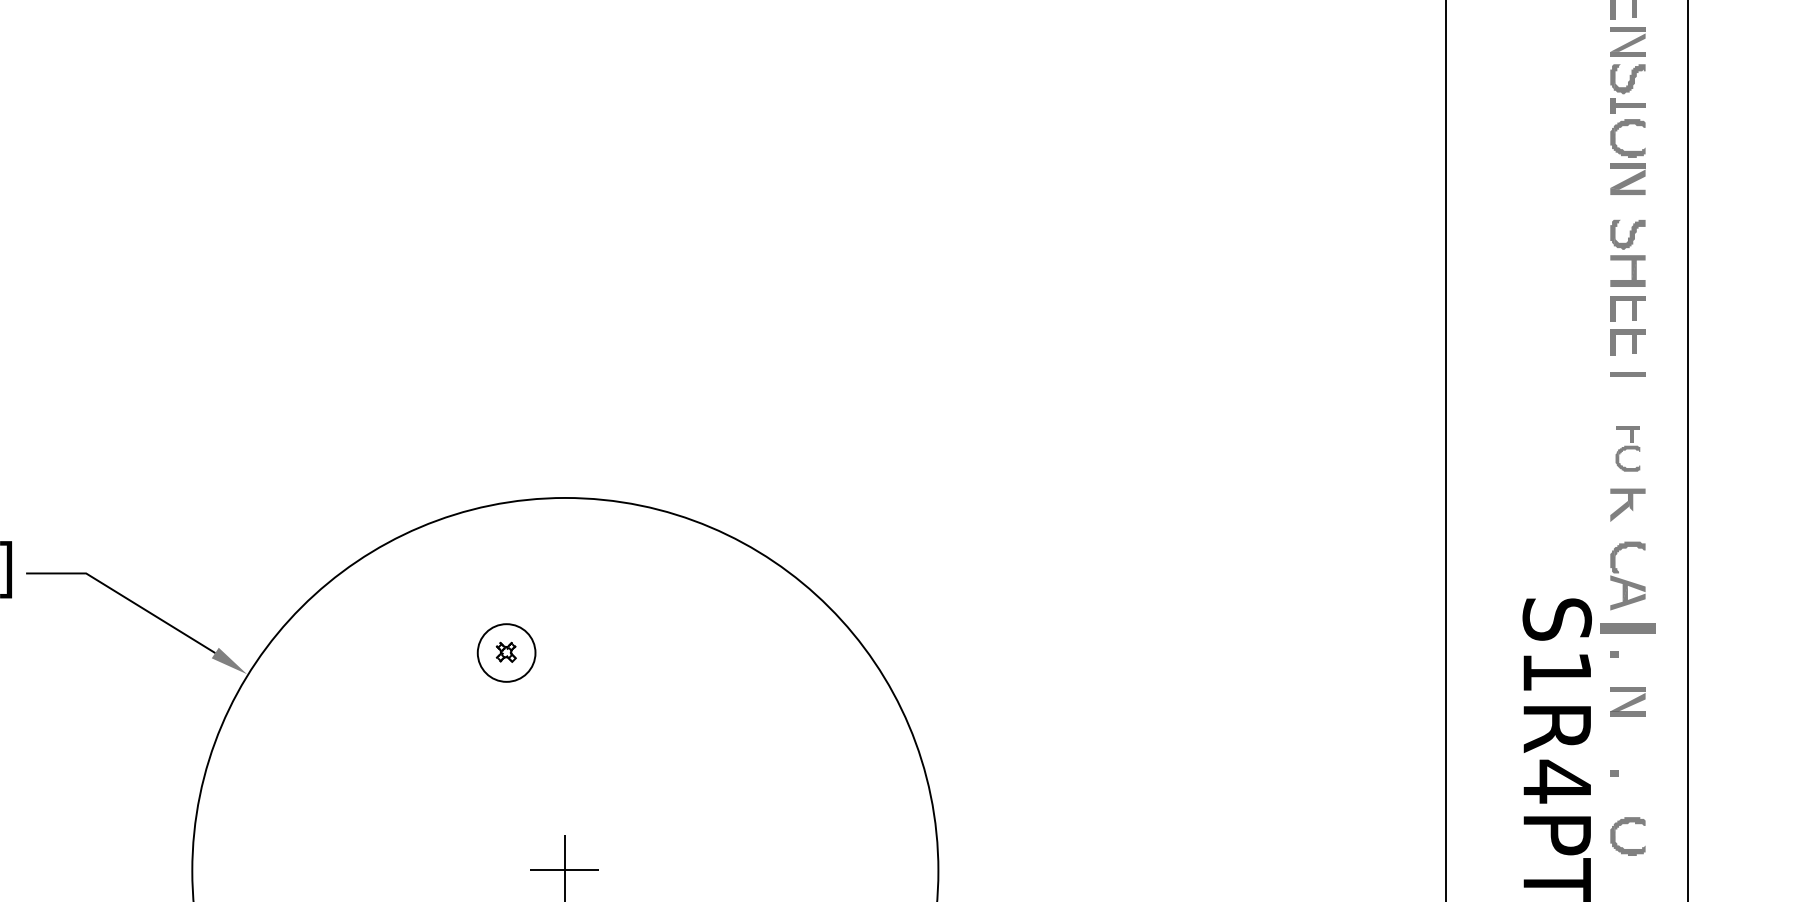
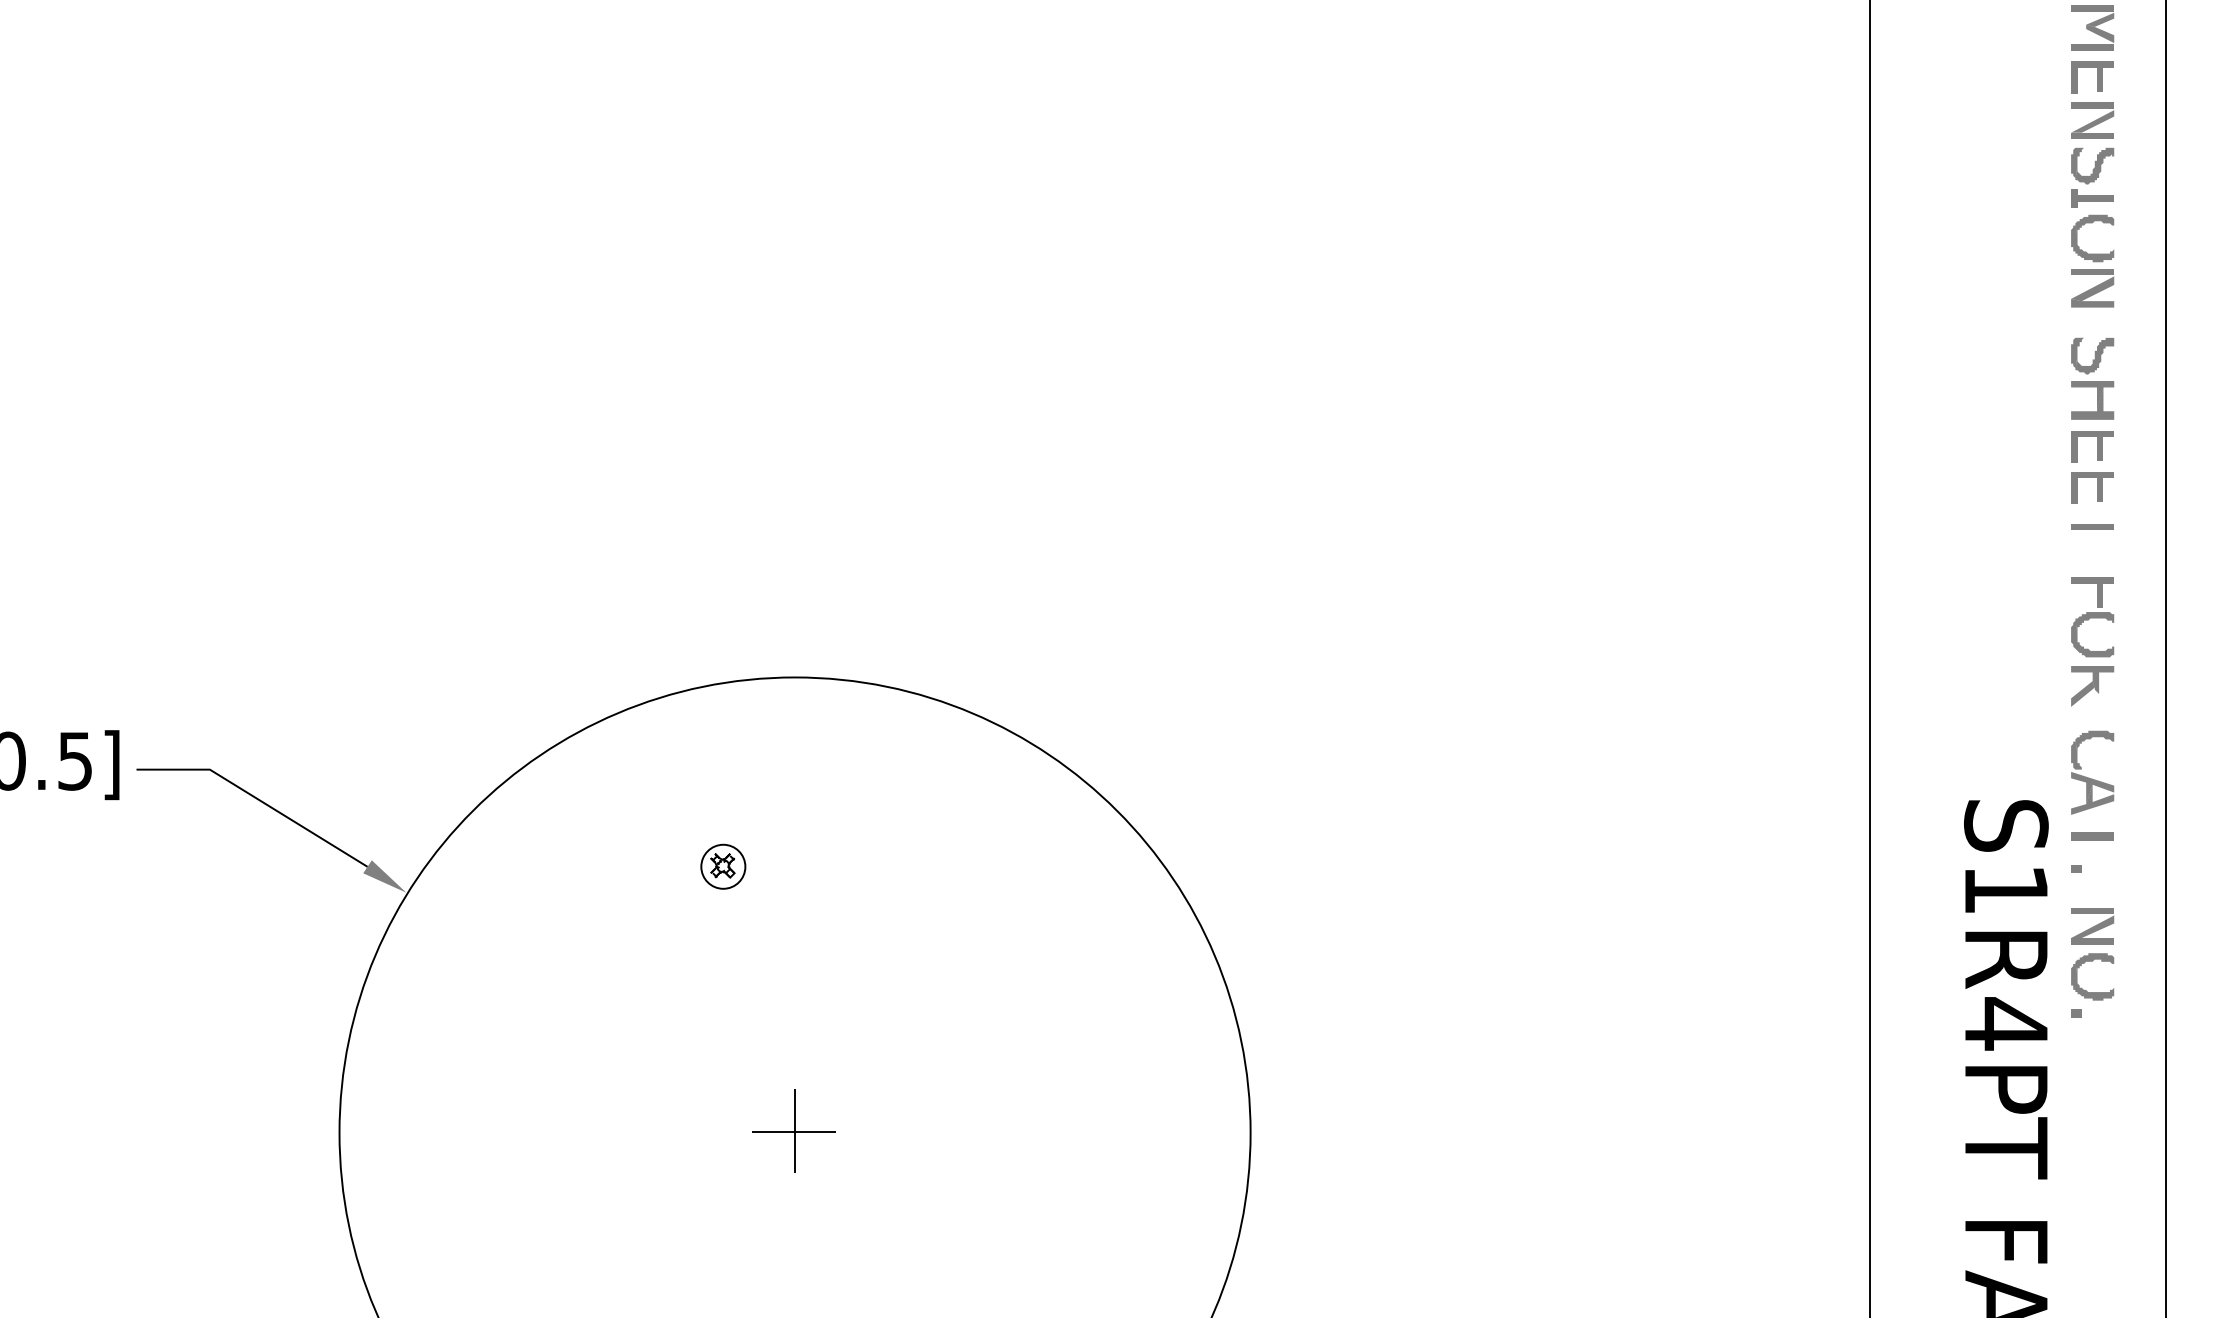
part: (1627, 448) -> (2092, 617), size x1.43
part: (1627, 628) -> (2092, 836), size x0.62
circle: (506, 652) -> (723, 866), size x0.62
part: (1627, 823) -> (2092, 961), moved

